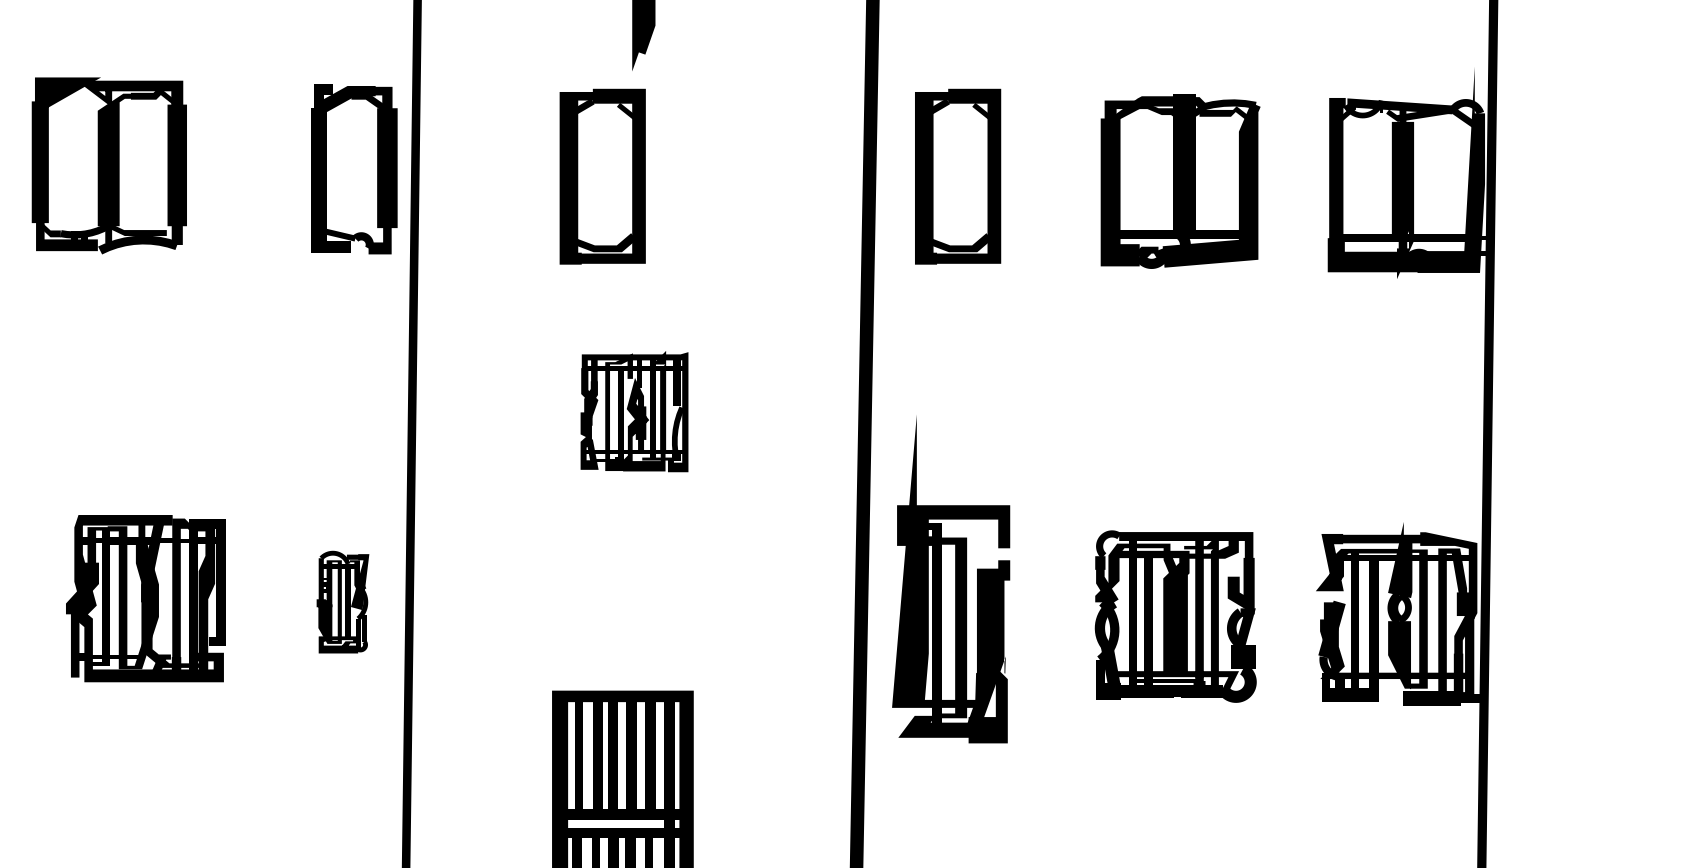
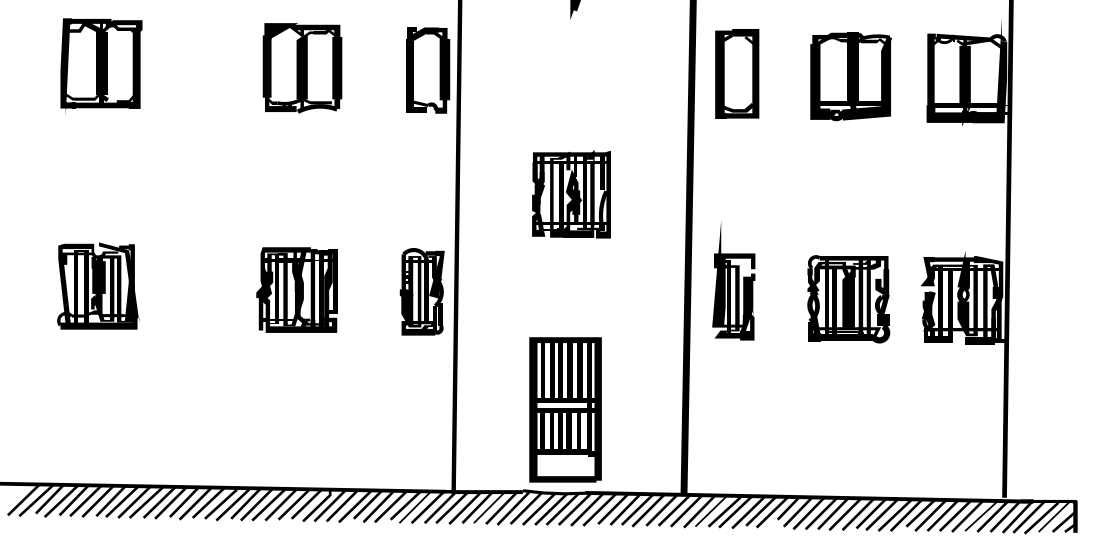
part: (603, 175) -> (555, 73), removed
part: (634, 412) -> (571, 194), size x1.43
part: (950, 581) -> (733, 281), size x0.71
part: (144, 597) -> (296, 289), moved
part: (341, 601) -> (421, 291), size x1.67

